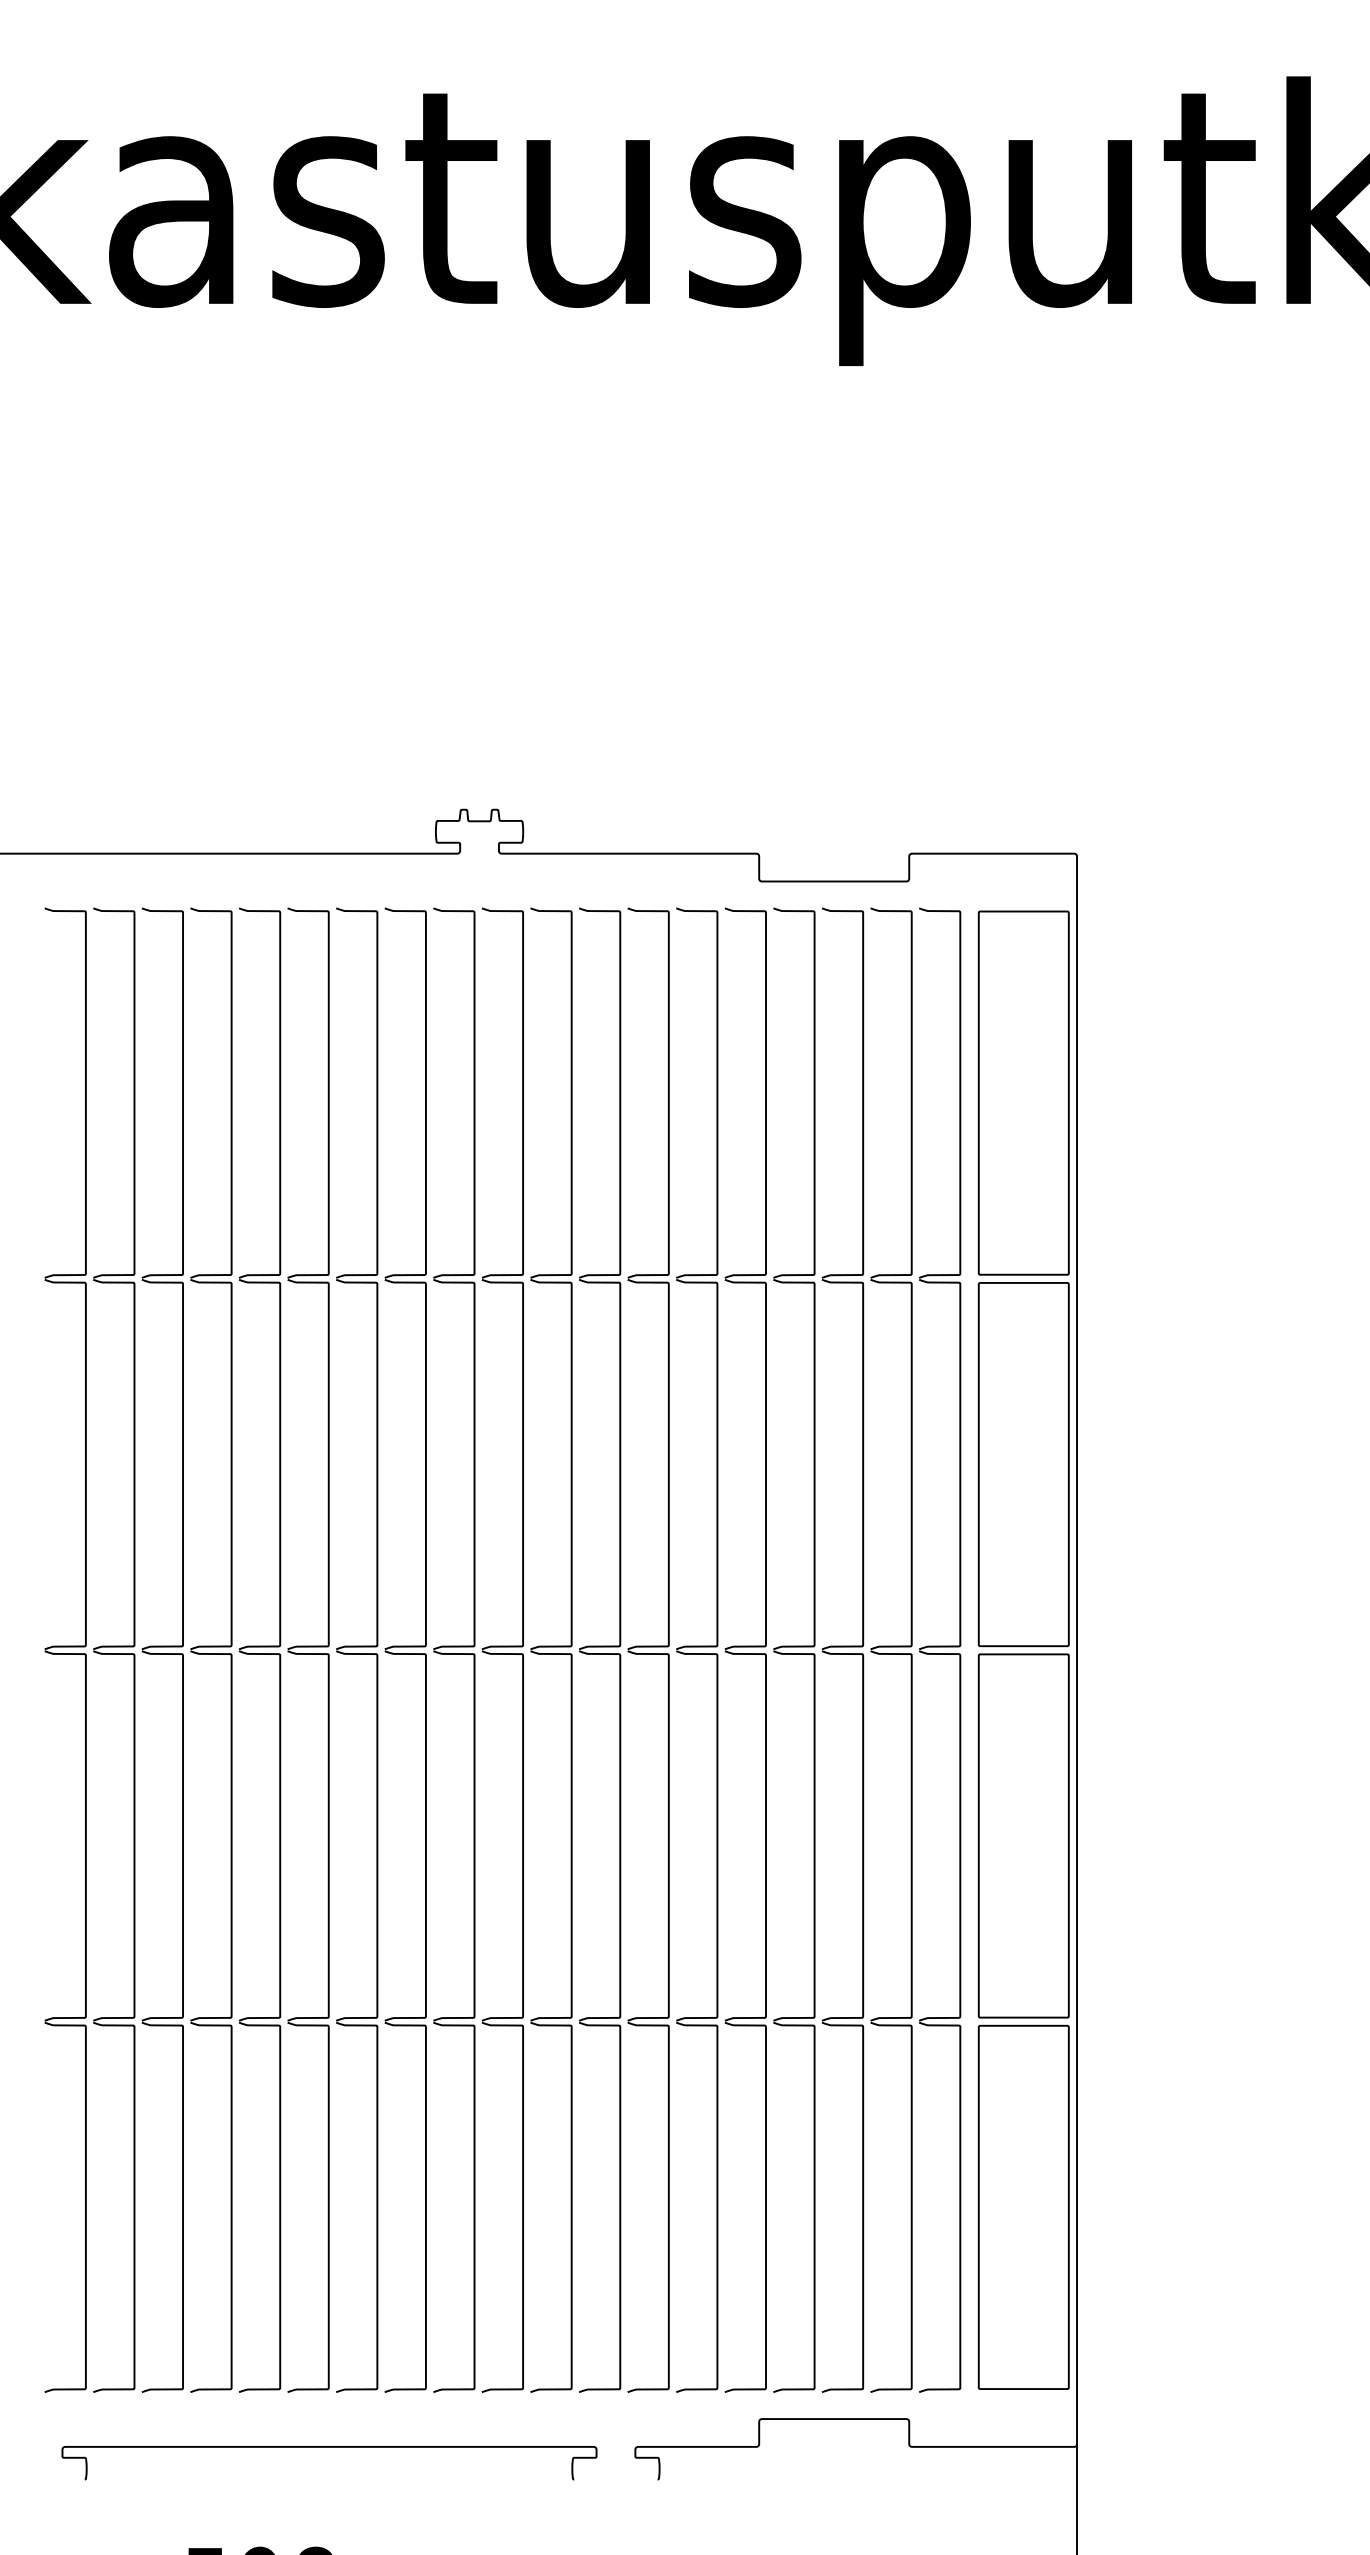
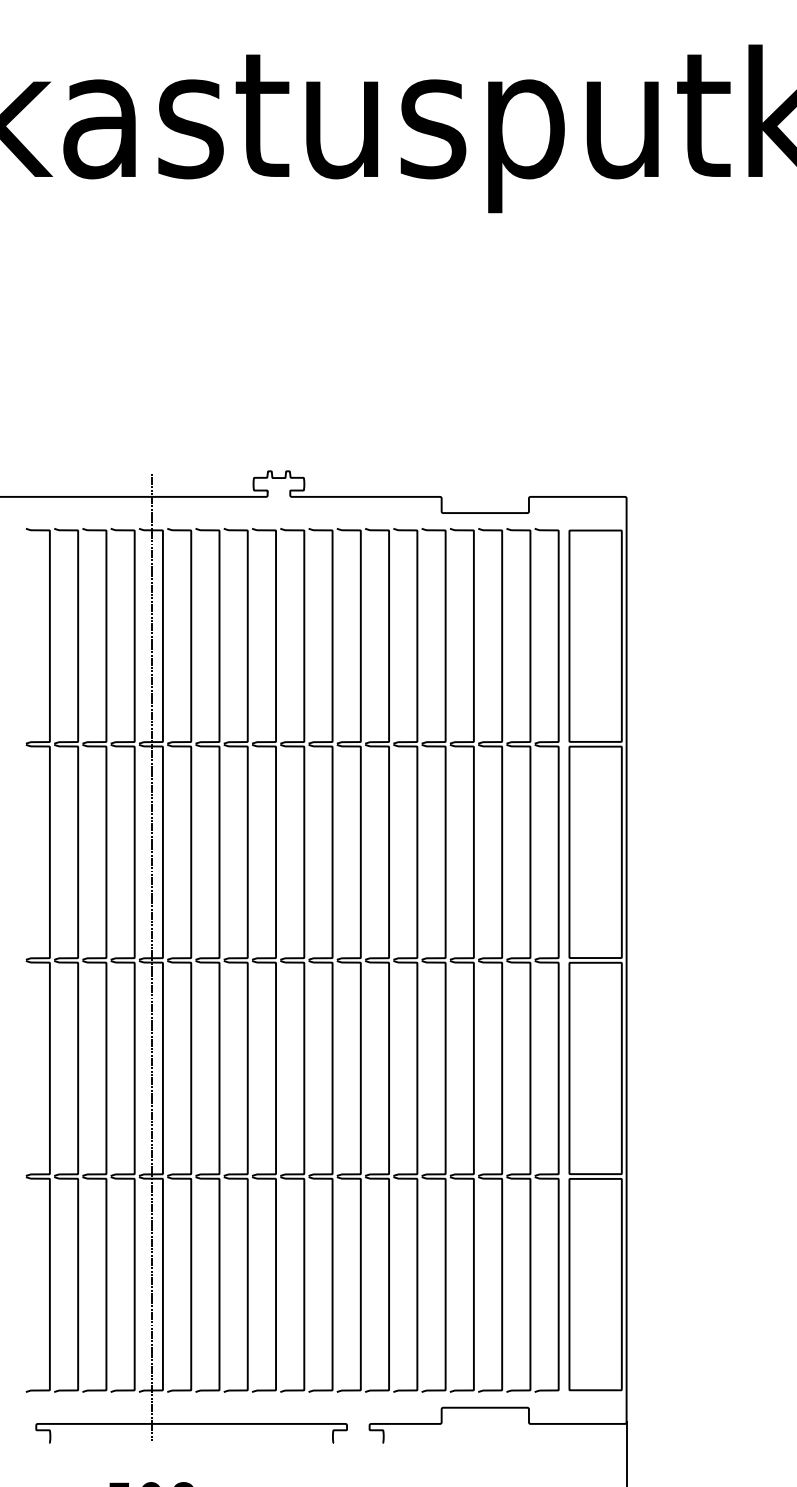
line: (260, 1641) -> (151, 955), added

